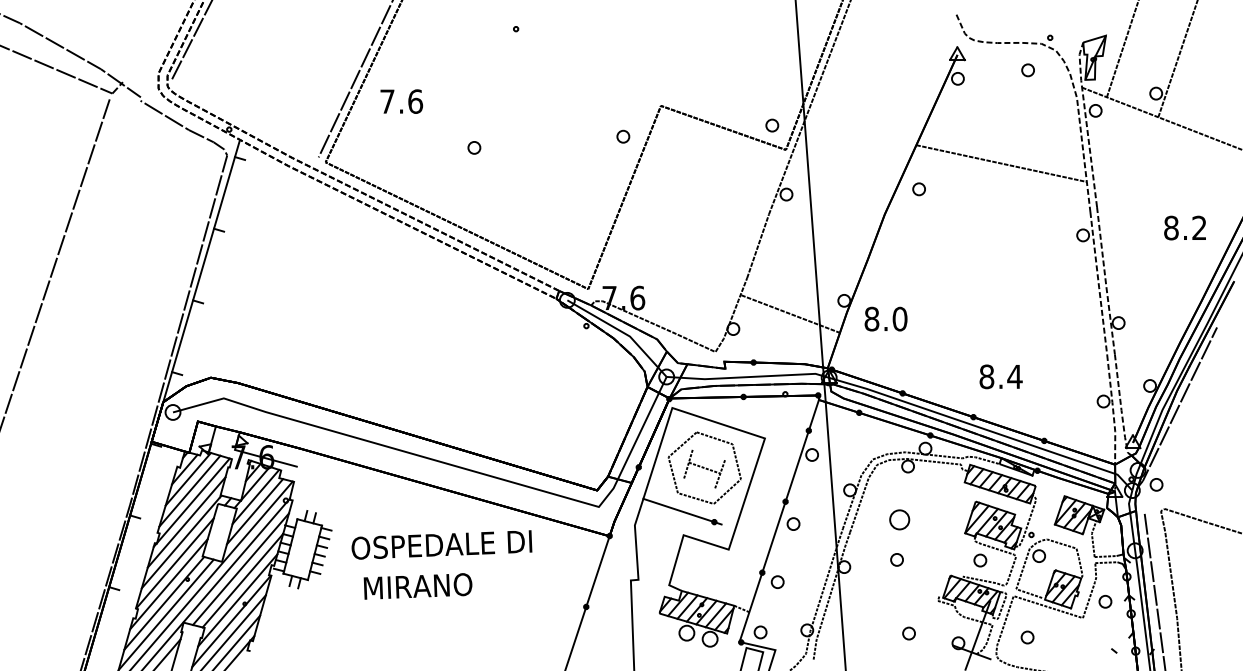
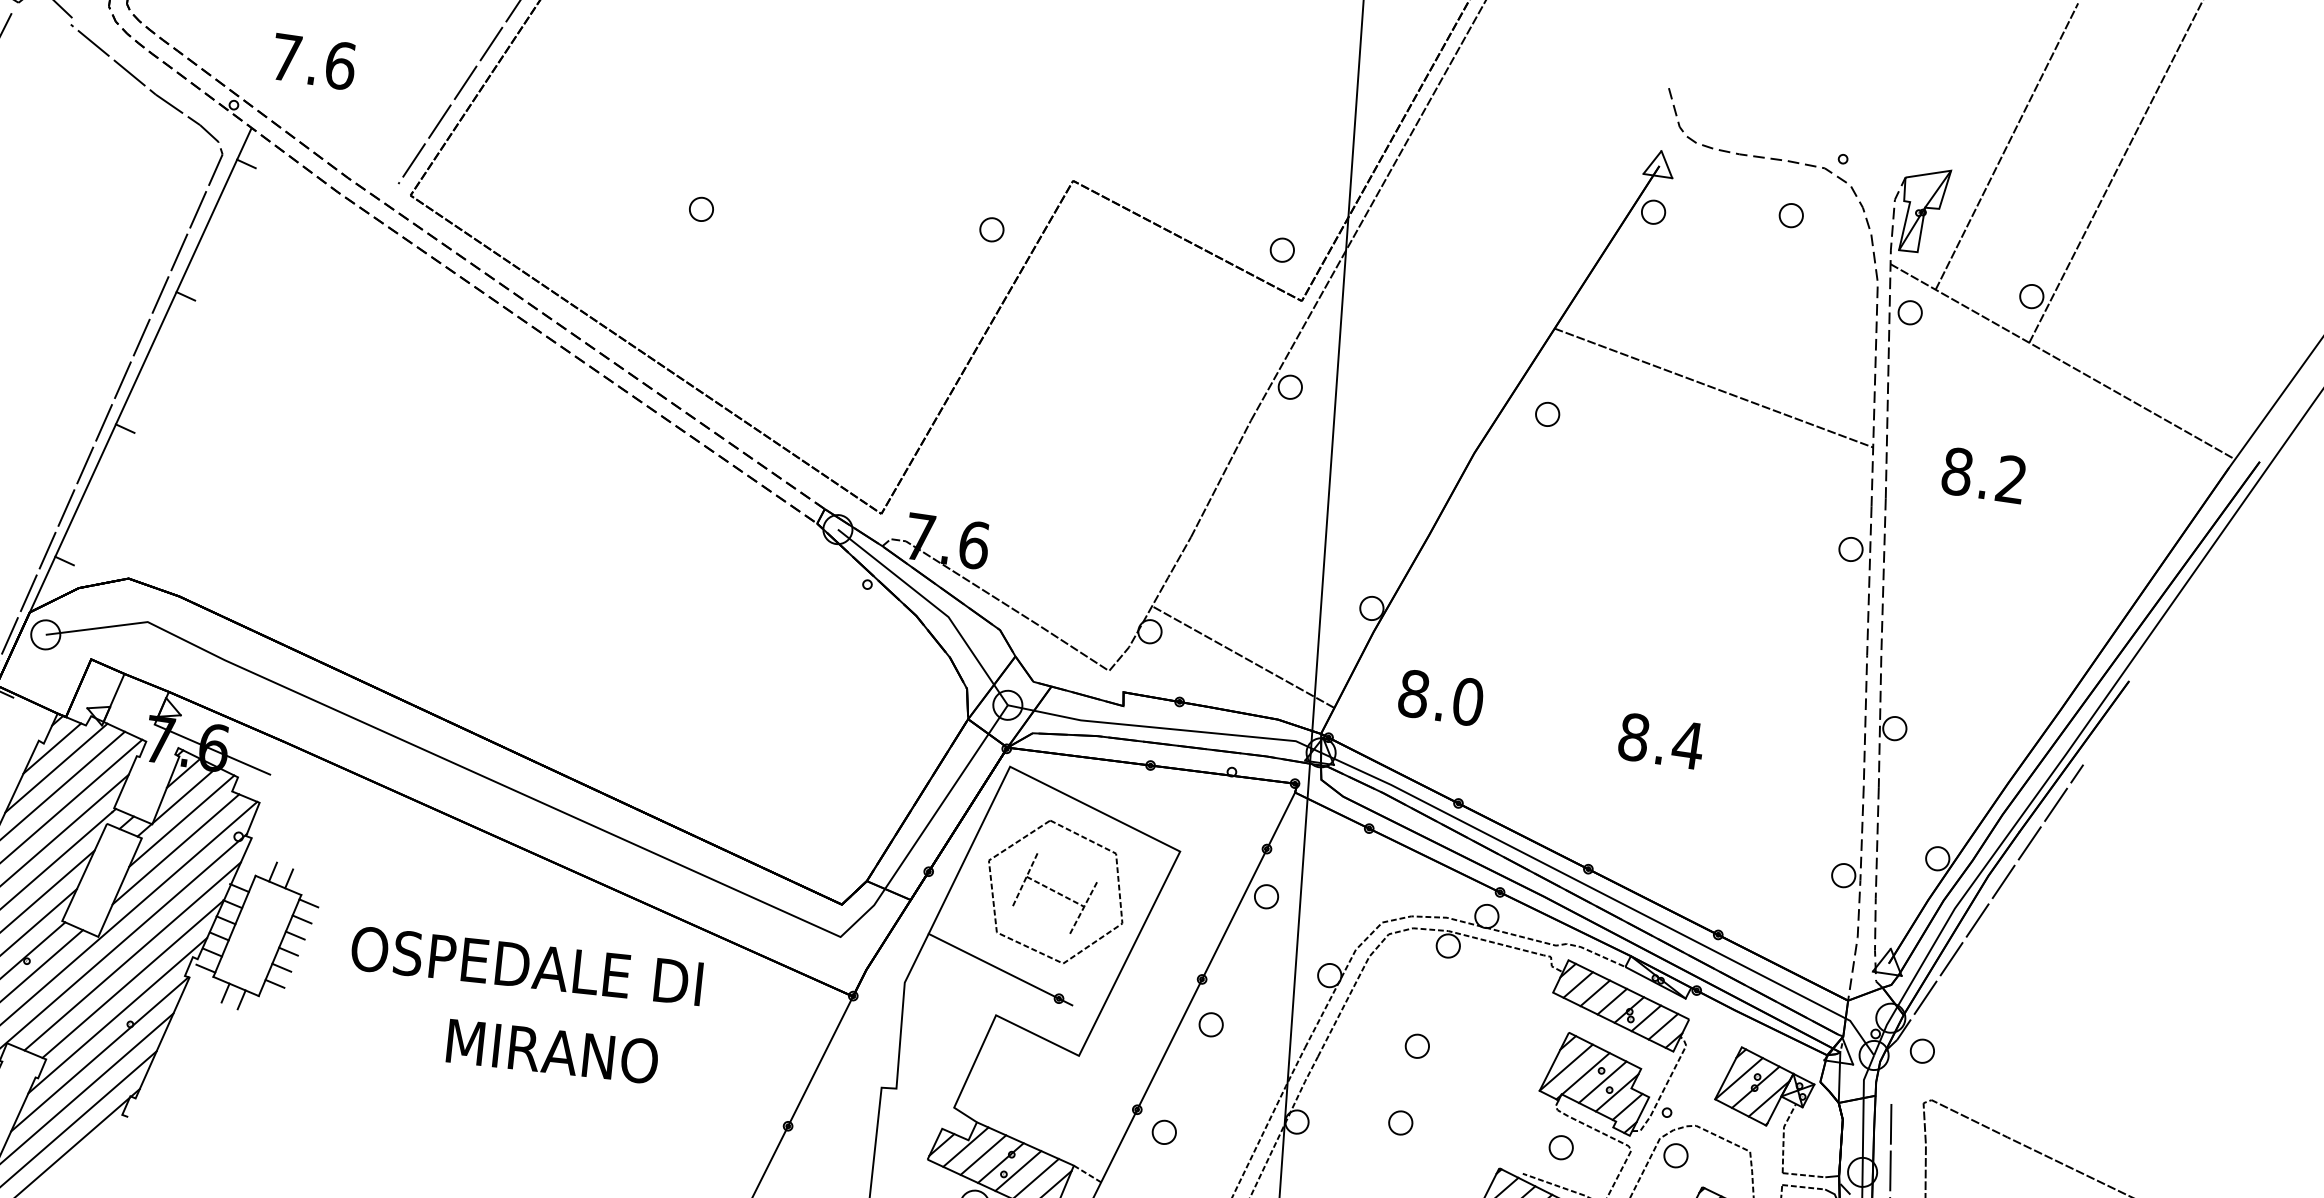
text: (401, 101) -> (313, 61), moved
text: (1184, 227) -> (1982, 474), moved
line: (790, 314) -> (1242, 657), moved
text: (885, 318) -> (1440, 696), moved
text: (1000, 376) -> (1660, 740), moved
part: (899, 519) -> (1416, 1045), size x0.62
text: (417, 586) -> (551, 1051), moved

